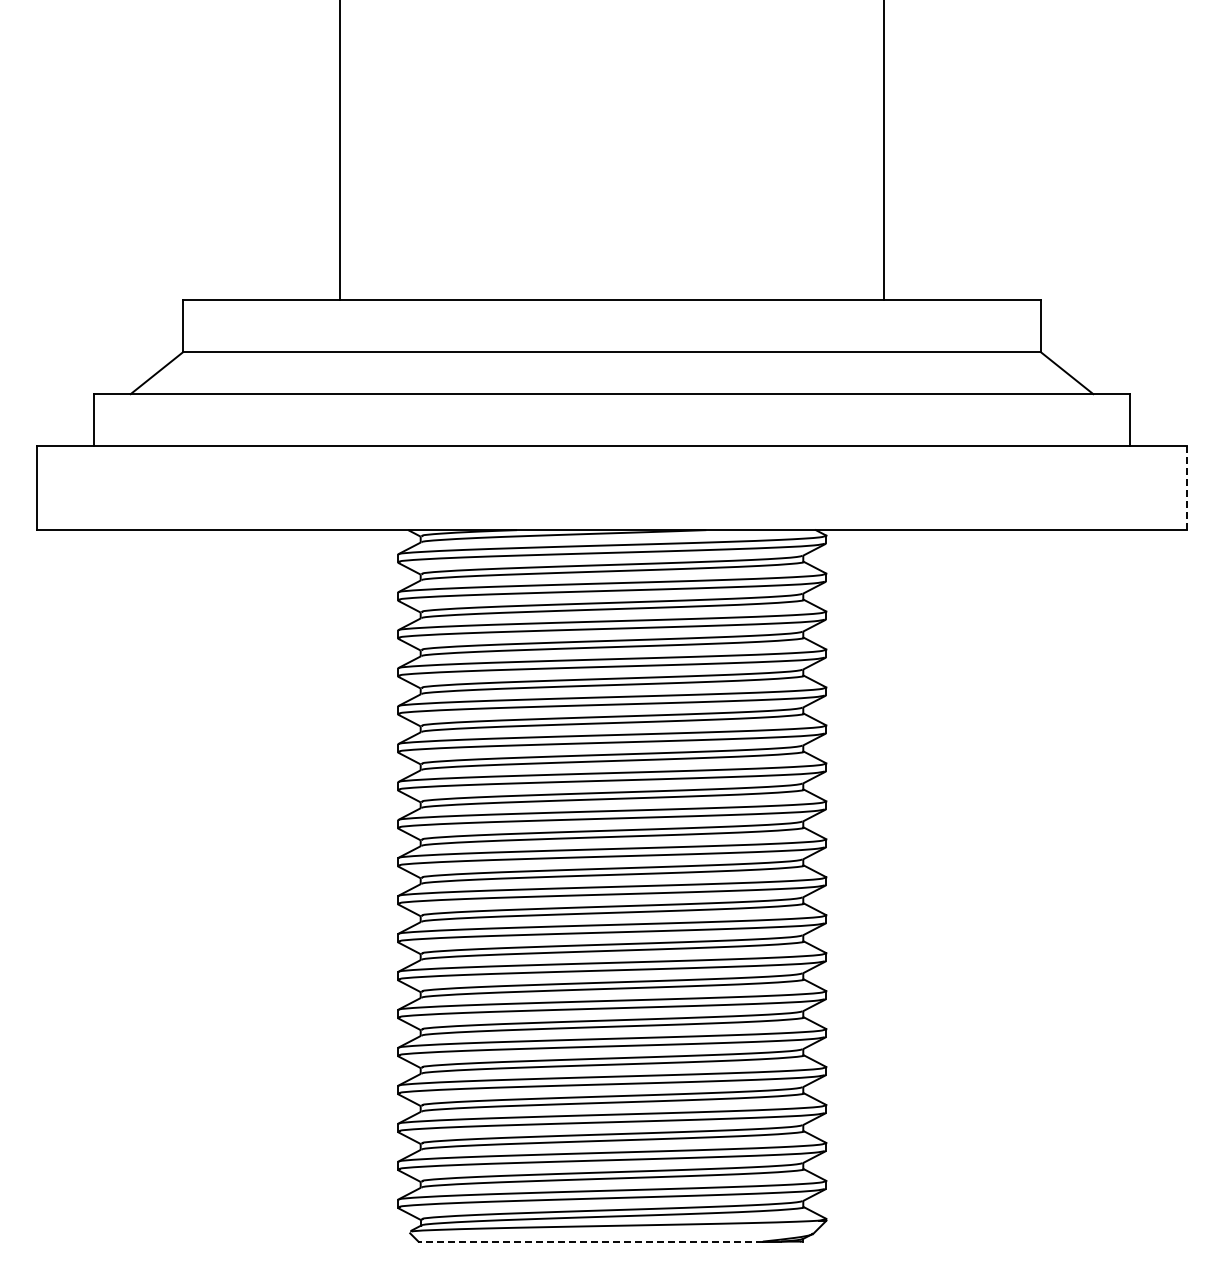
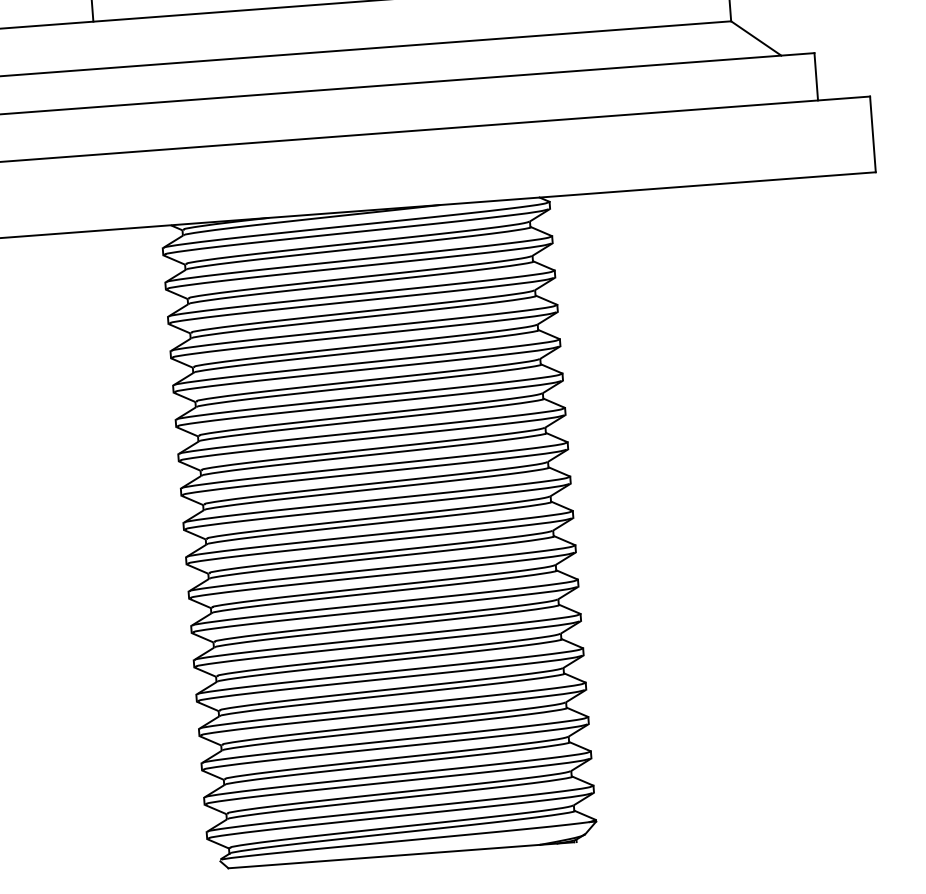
line: (1187, 488) -> (873, 134), dashed -> solid
line: (590, 1241) -> (384, 856), dashed -> solid

